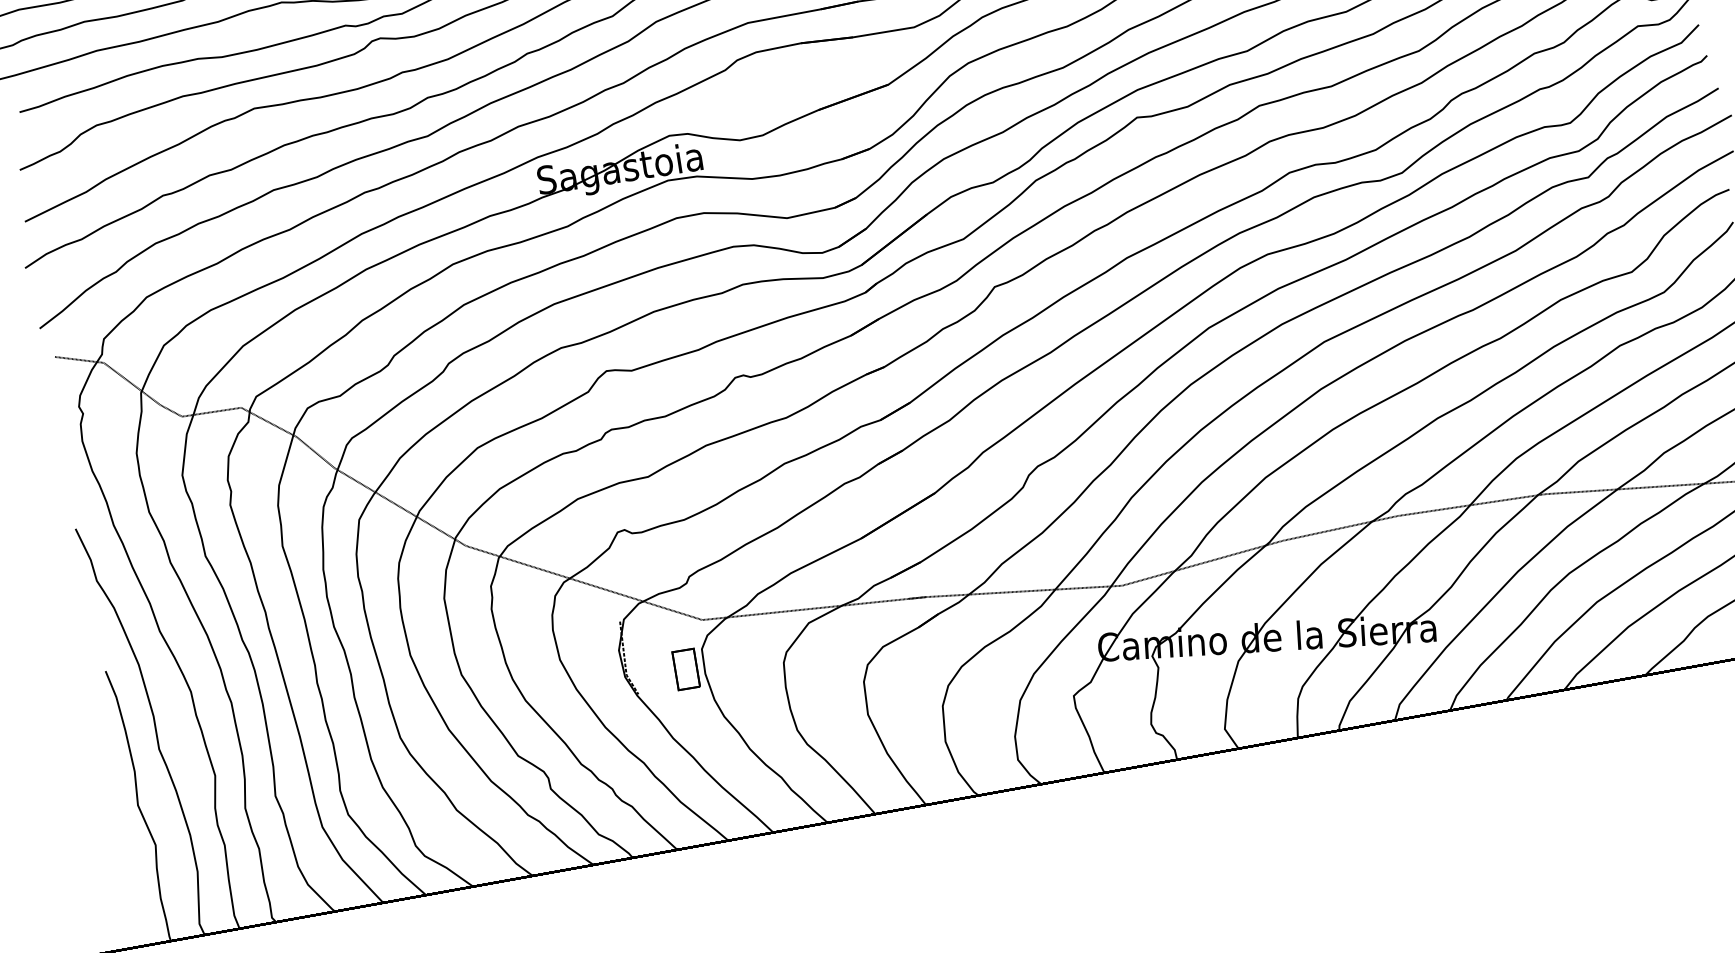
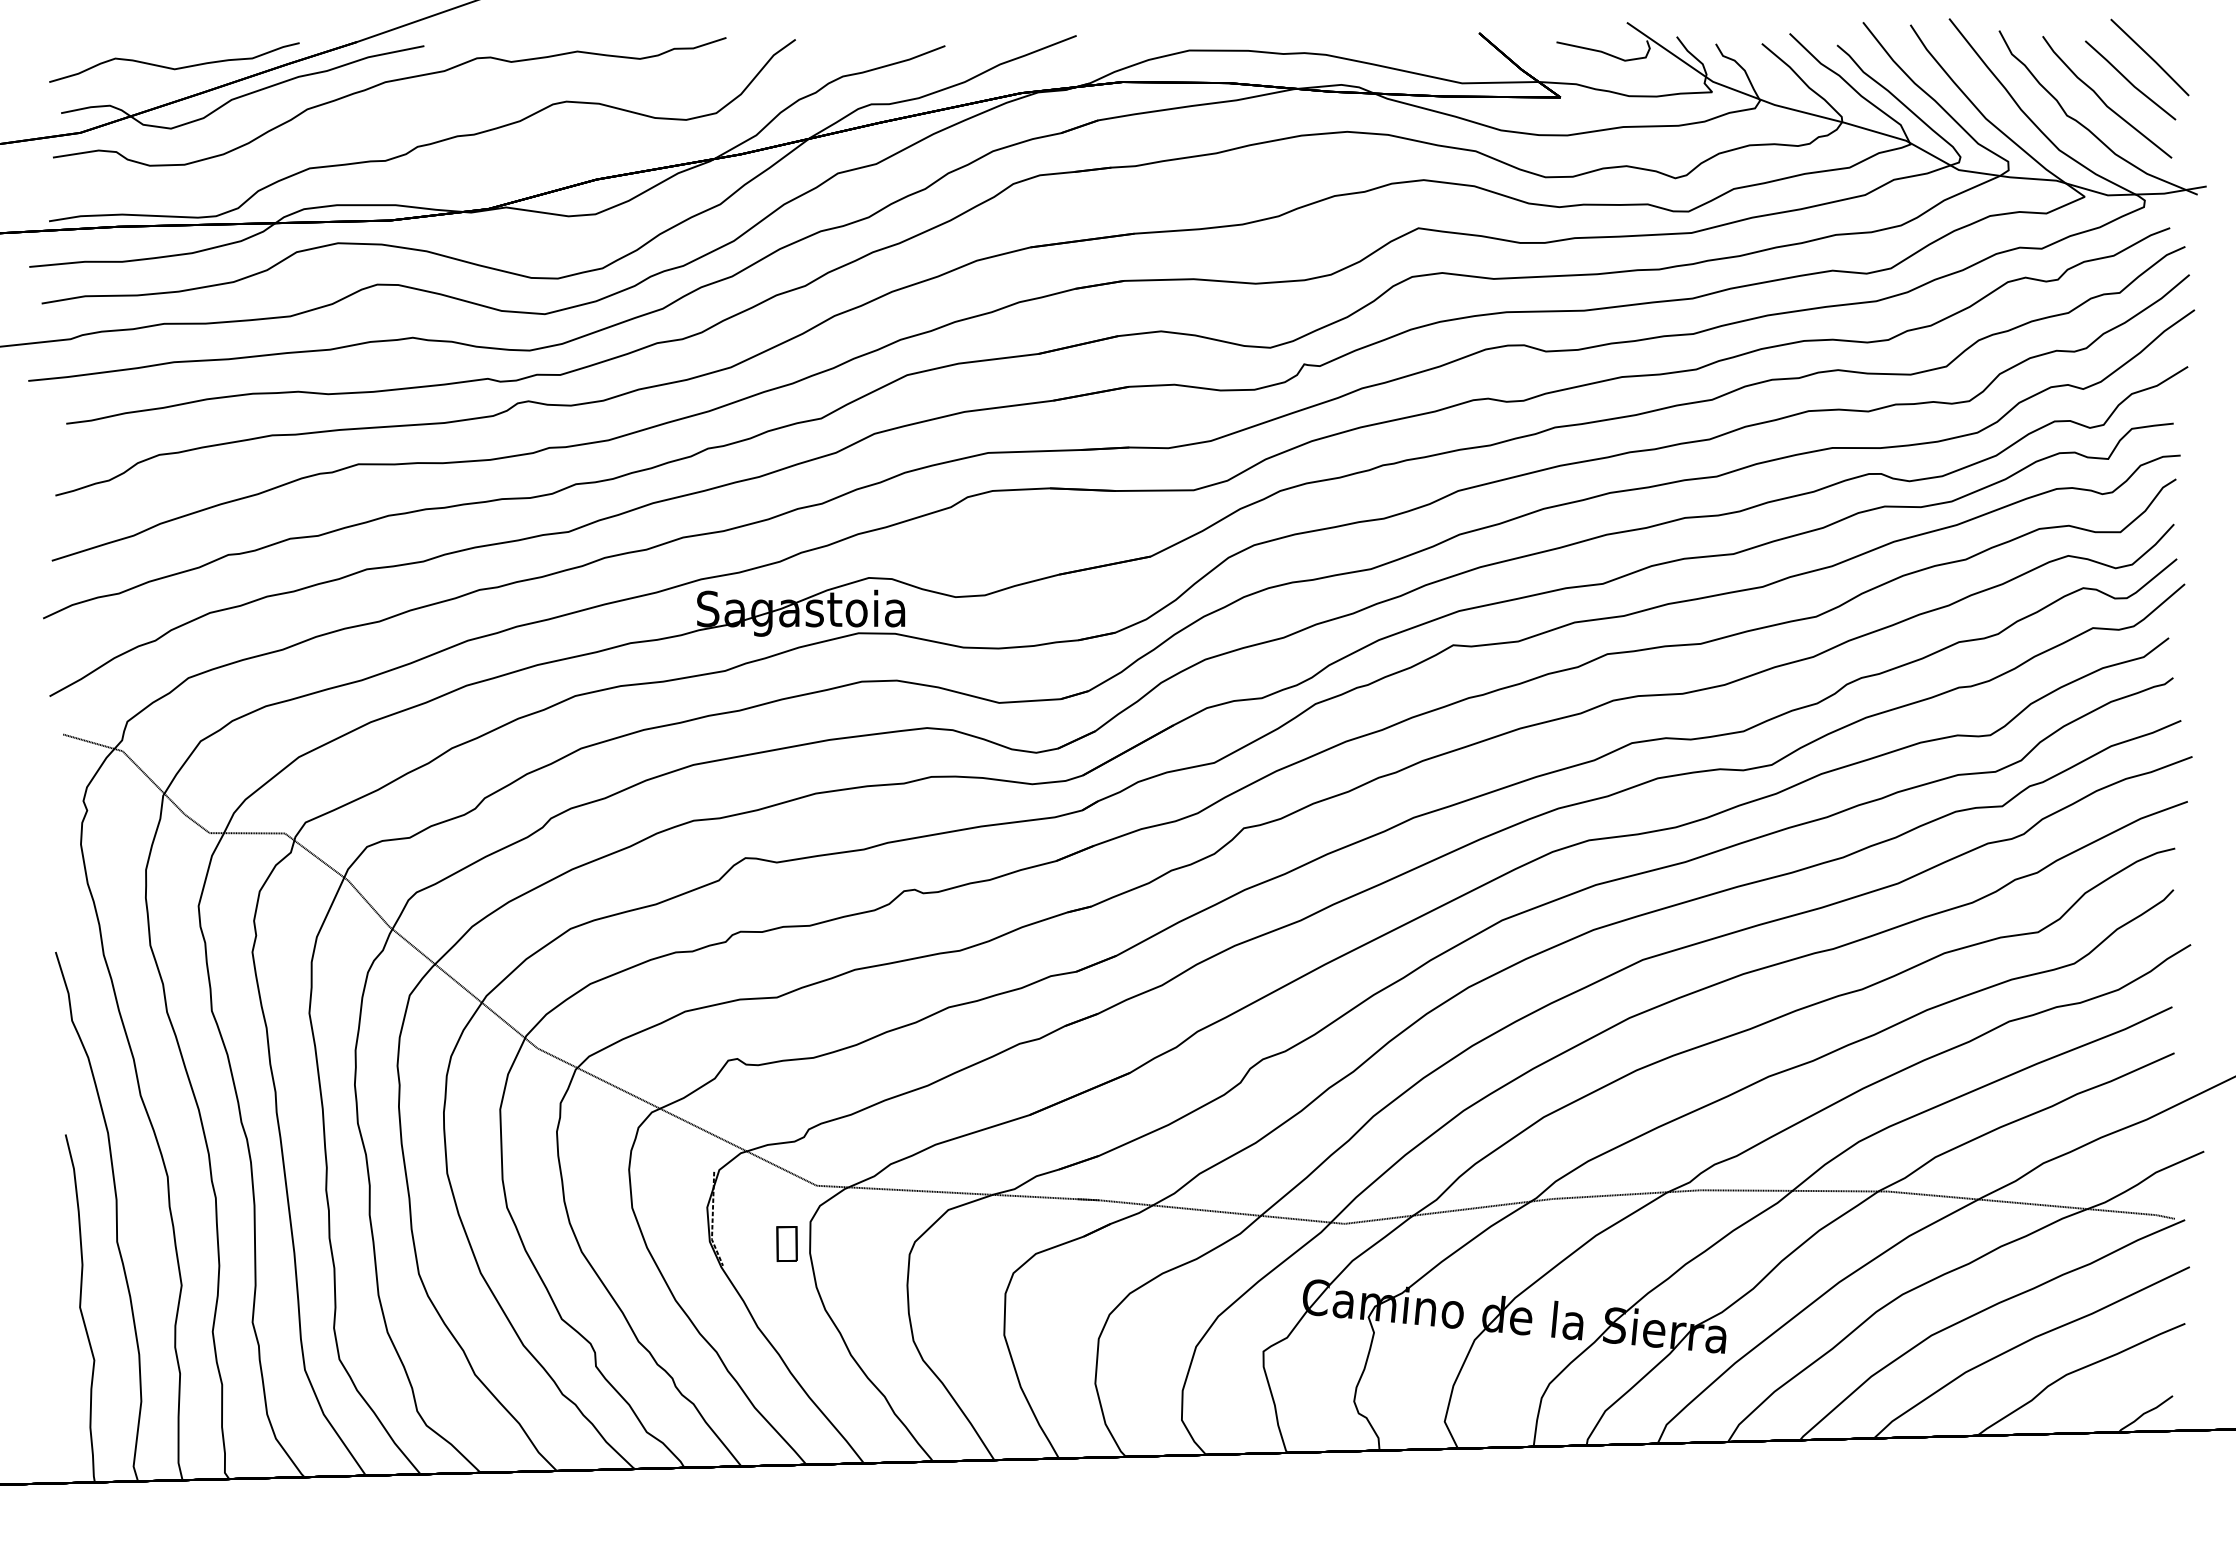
part: (685, 669) -> (786, 1243), size x0.7

